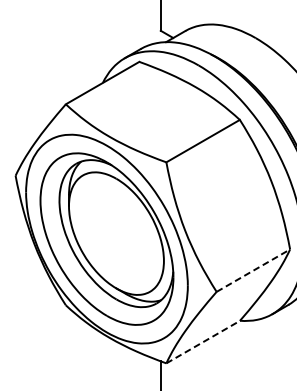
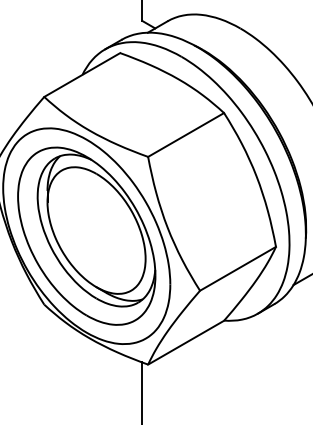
line: (253, 270) -> (238, 268), dashed -> solid
line: (203, 341) -> (186, 342), dashed -> solid

